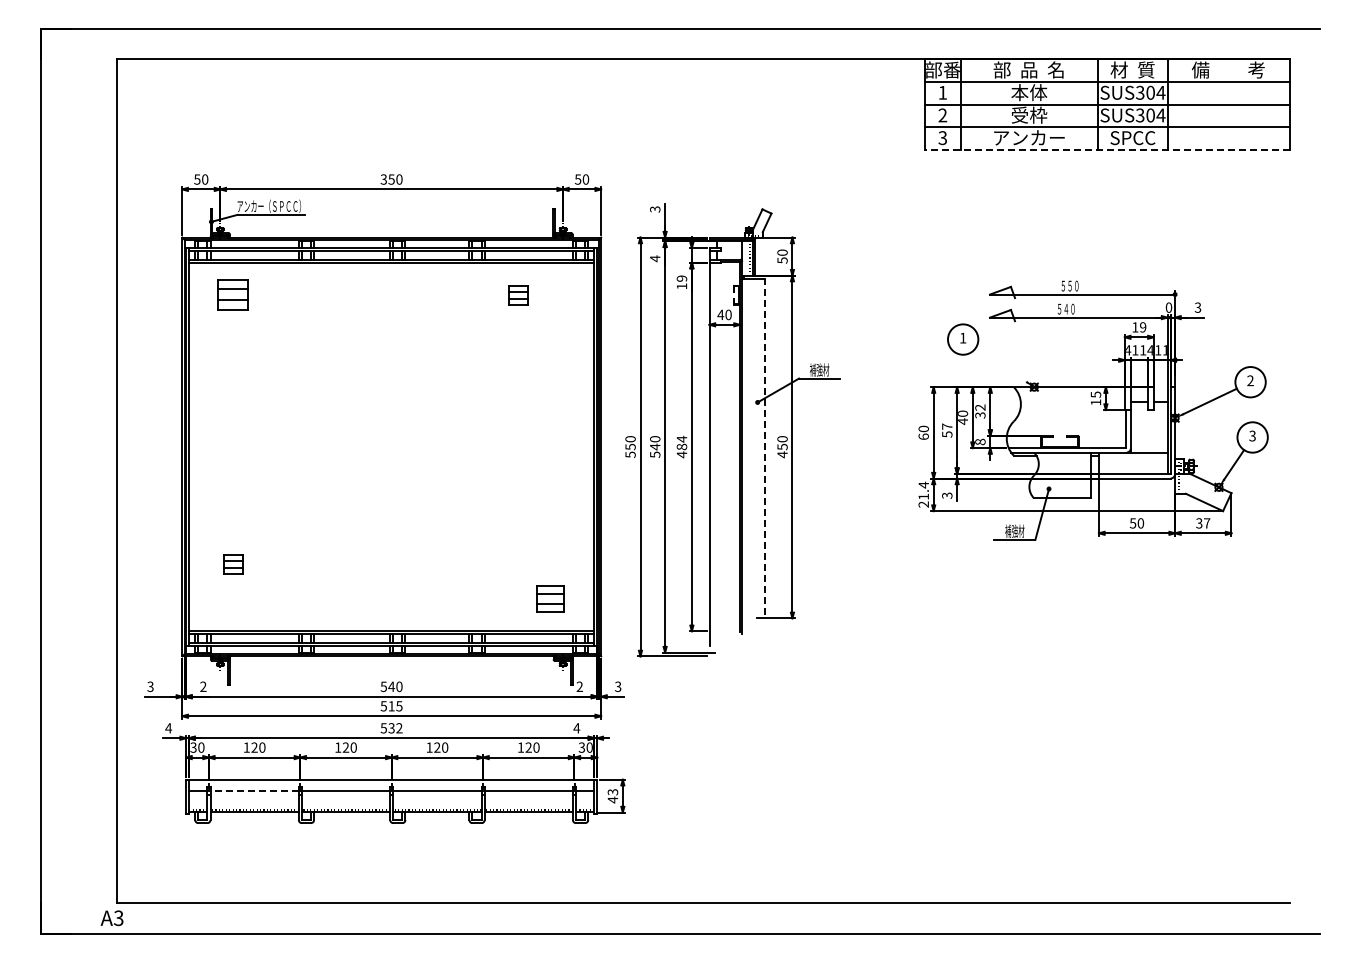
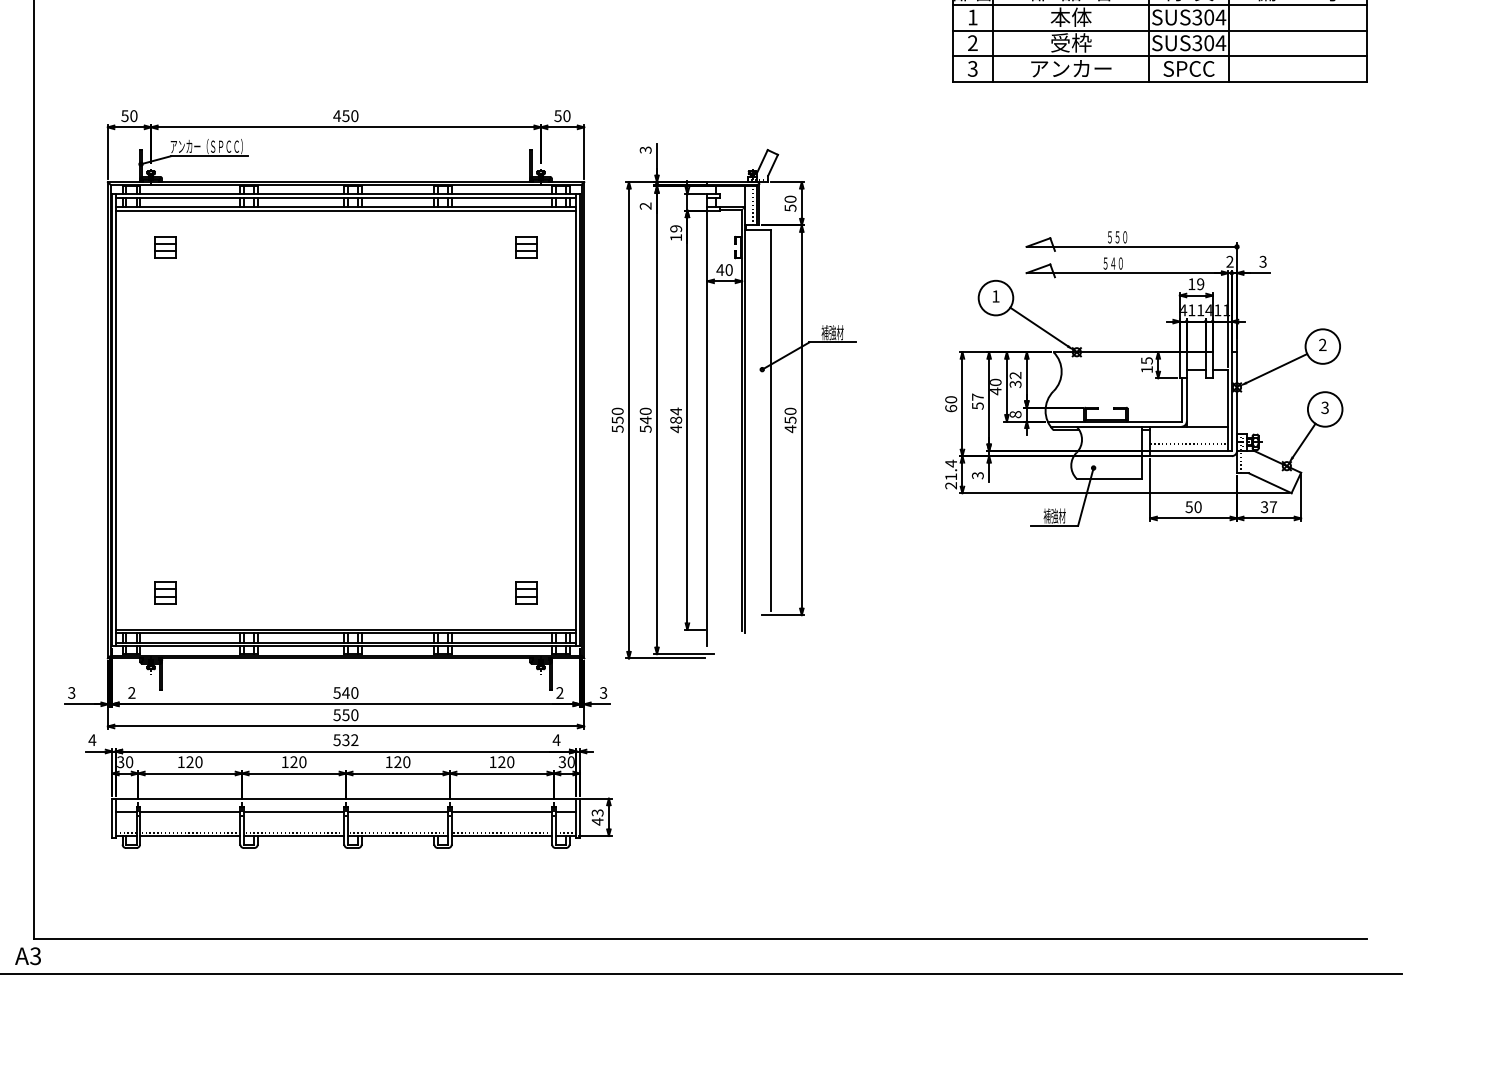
line: (1106, 149) -> (1158, 81), dashed -> solid
text: (383, 179) -> (336, 116), 350 -> 450
text: (655, 258) -> (646, 205), 4 -> 2
part: (233, 295) -> (166, 247), size x0.62
part: (518, 295) -> (526, 247), moved
text: (1168, 307) -> (1229, 261), 0 -> 2
line: (1000, 364) -> (1038, 326), added
line: (765, 447) -> (771, 420), dashed -> solid
line: (1132, 467) -> (1188, 443), added
part: (233, 564) -> (166, 592), moved
part: (550, 598) -> (526, 592), size x0.71
text: (395, 706) -> (350, 715), 515 -> 550
line: (254, 791) -> (190, 812), dashed -> solid

